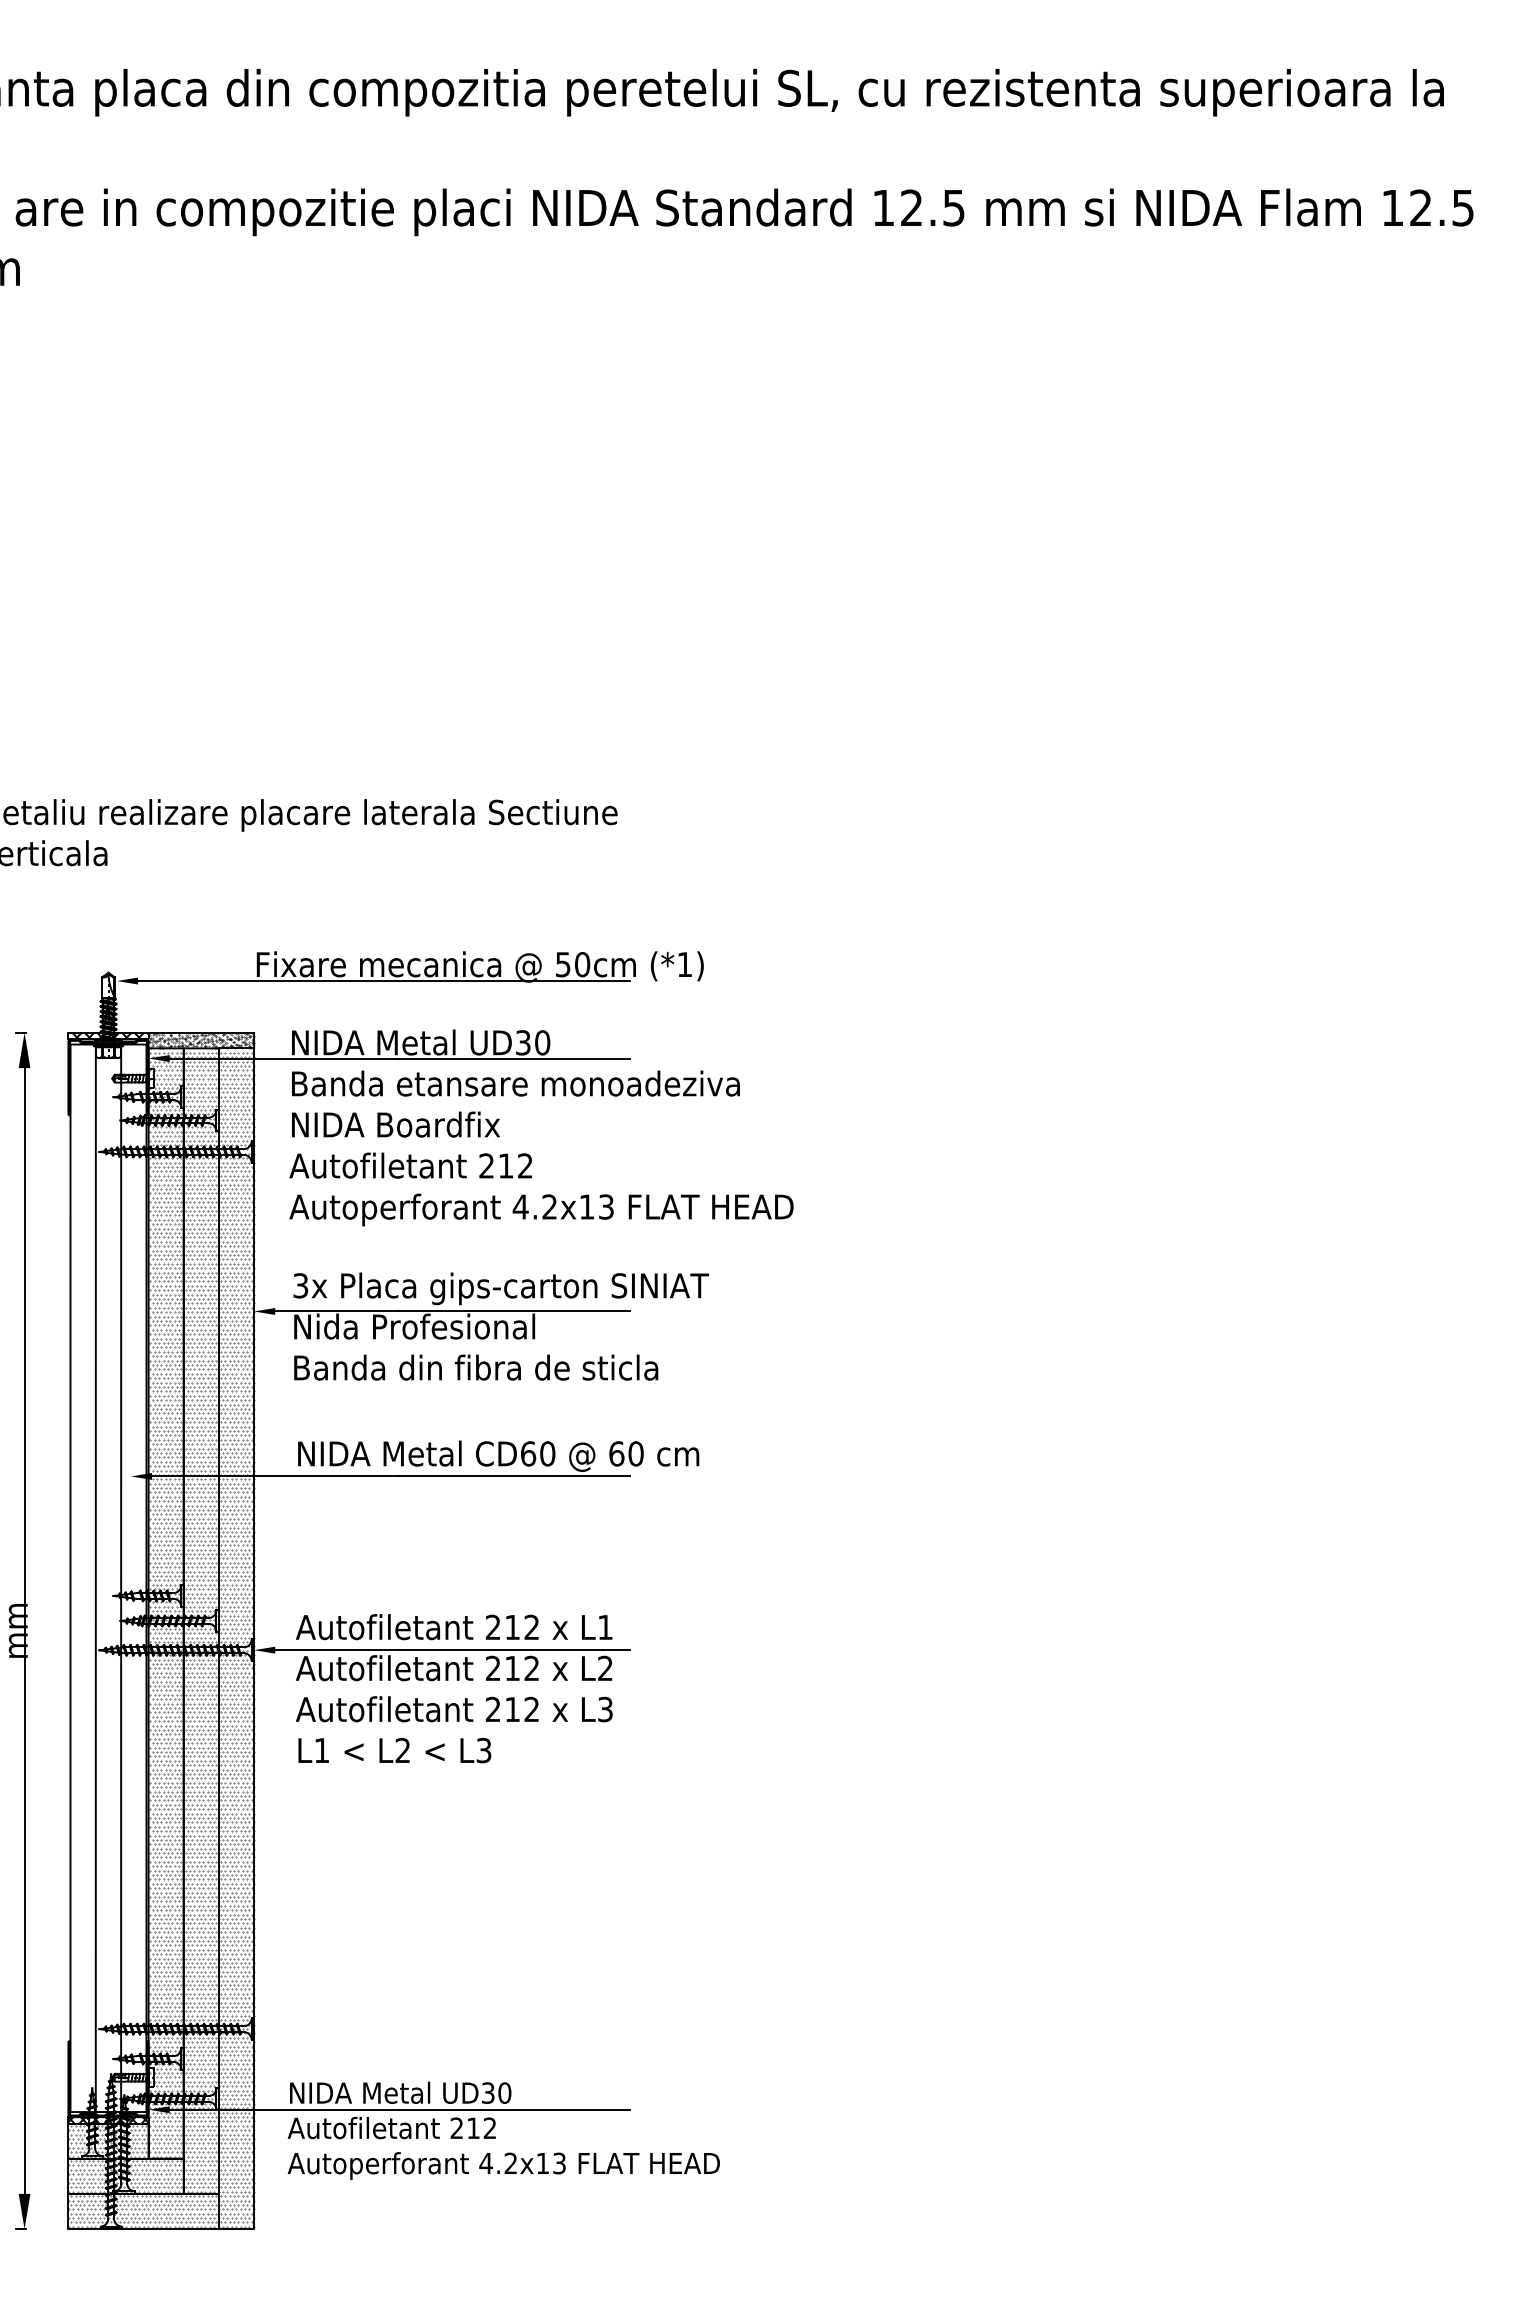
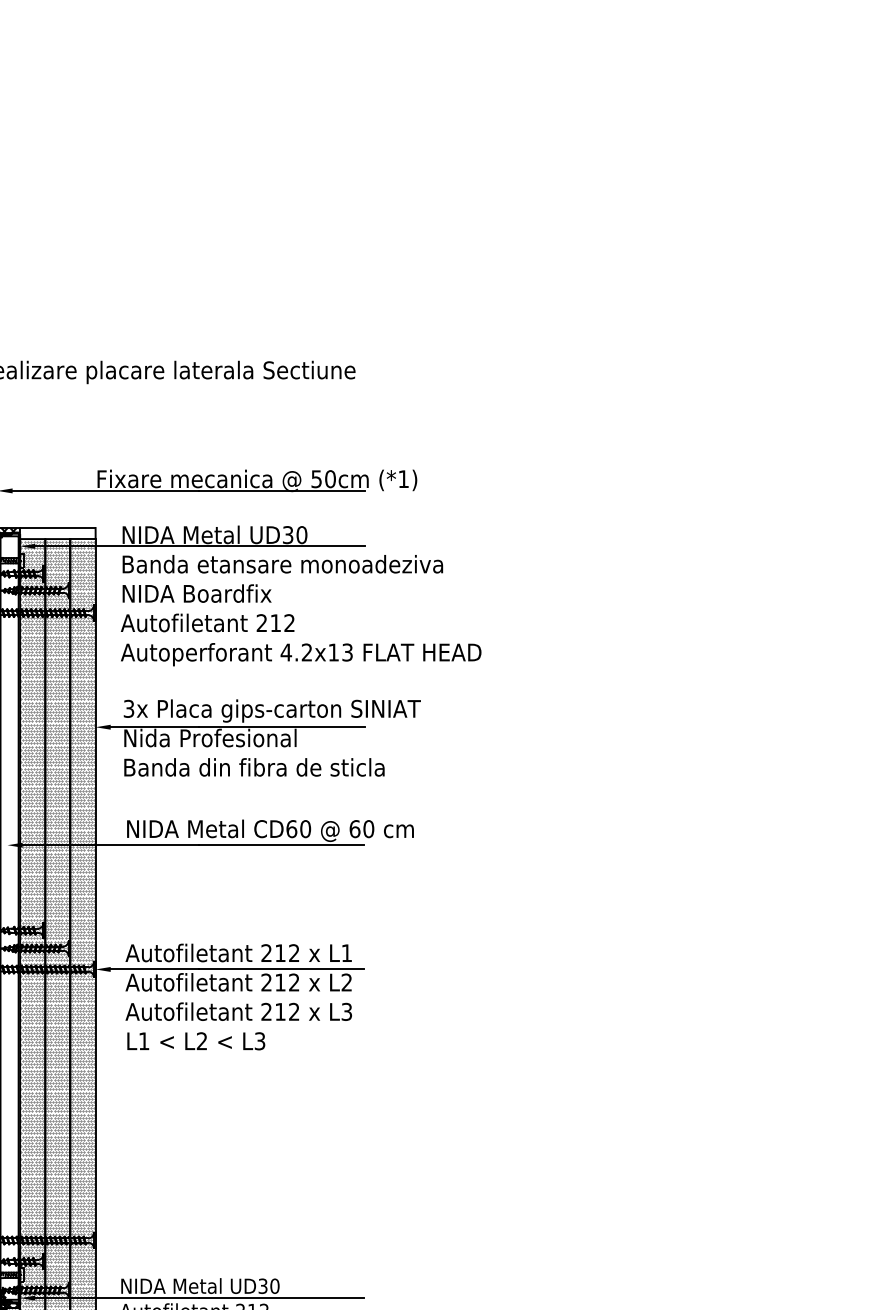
hatch: (200, 1040) -> (57, 533), removed

